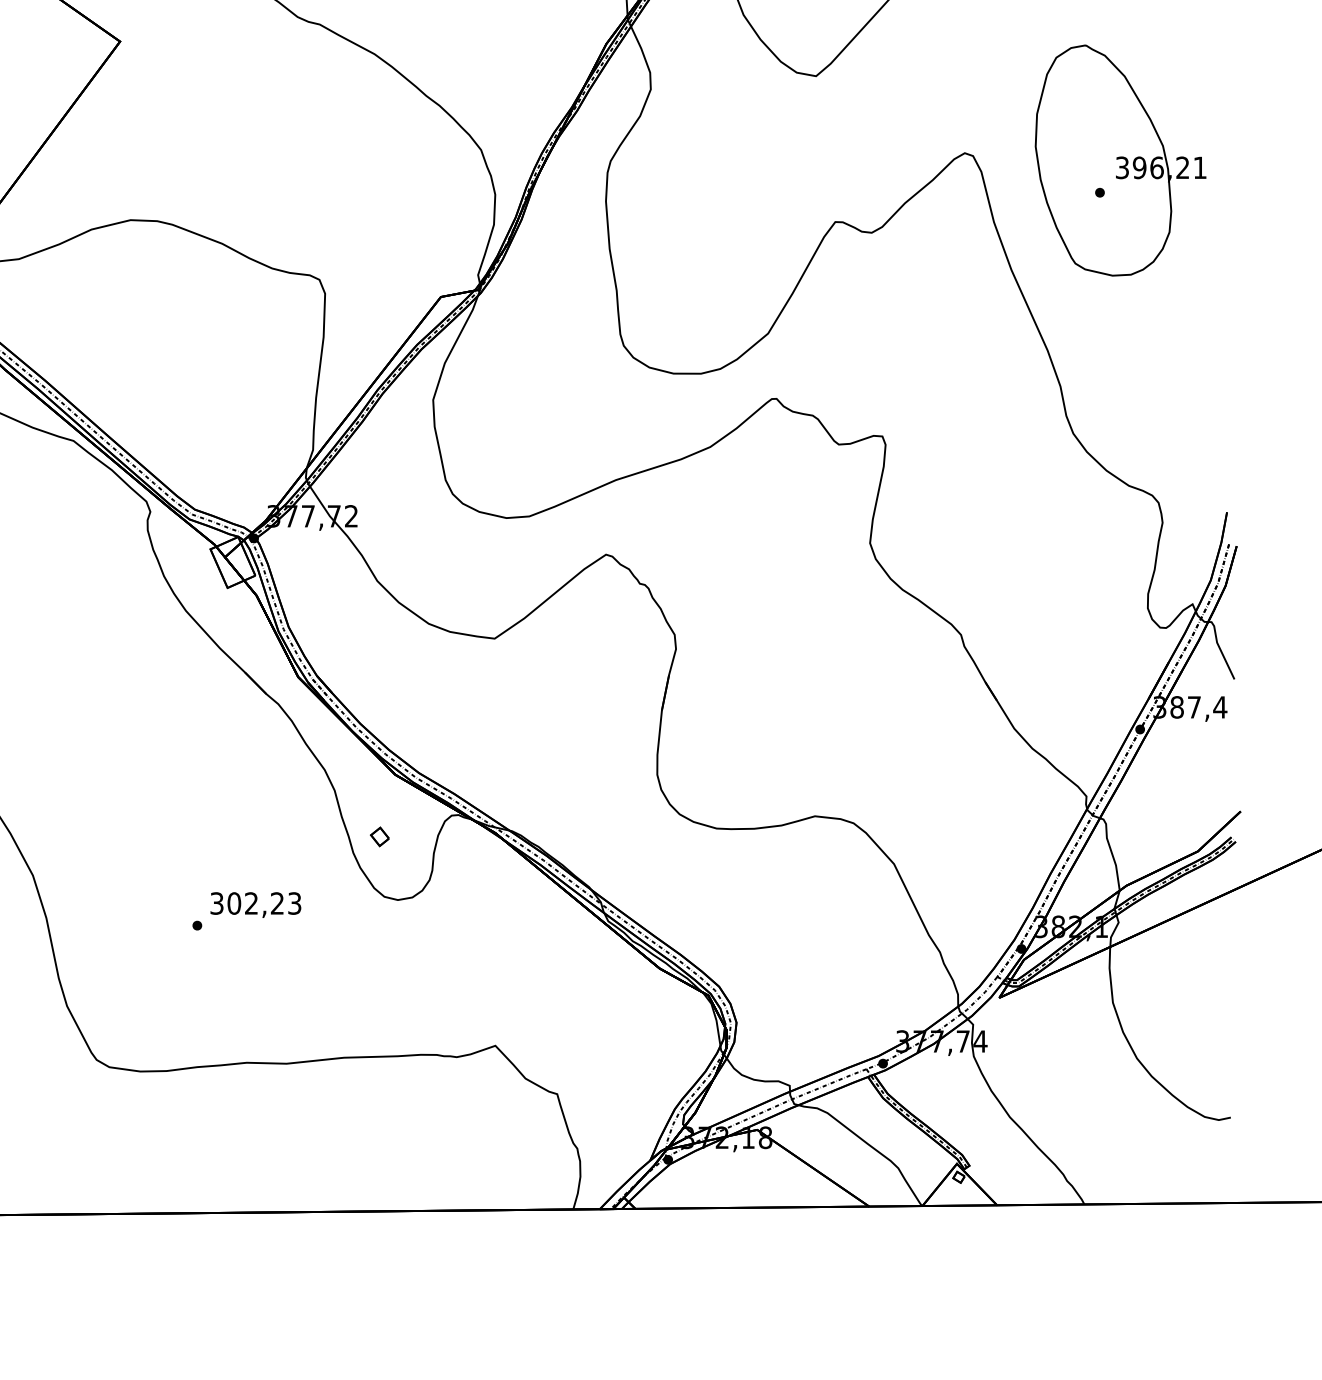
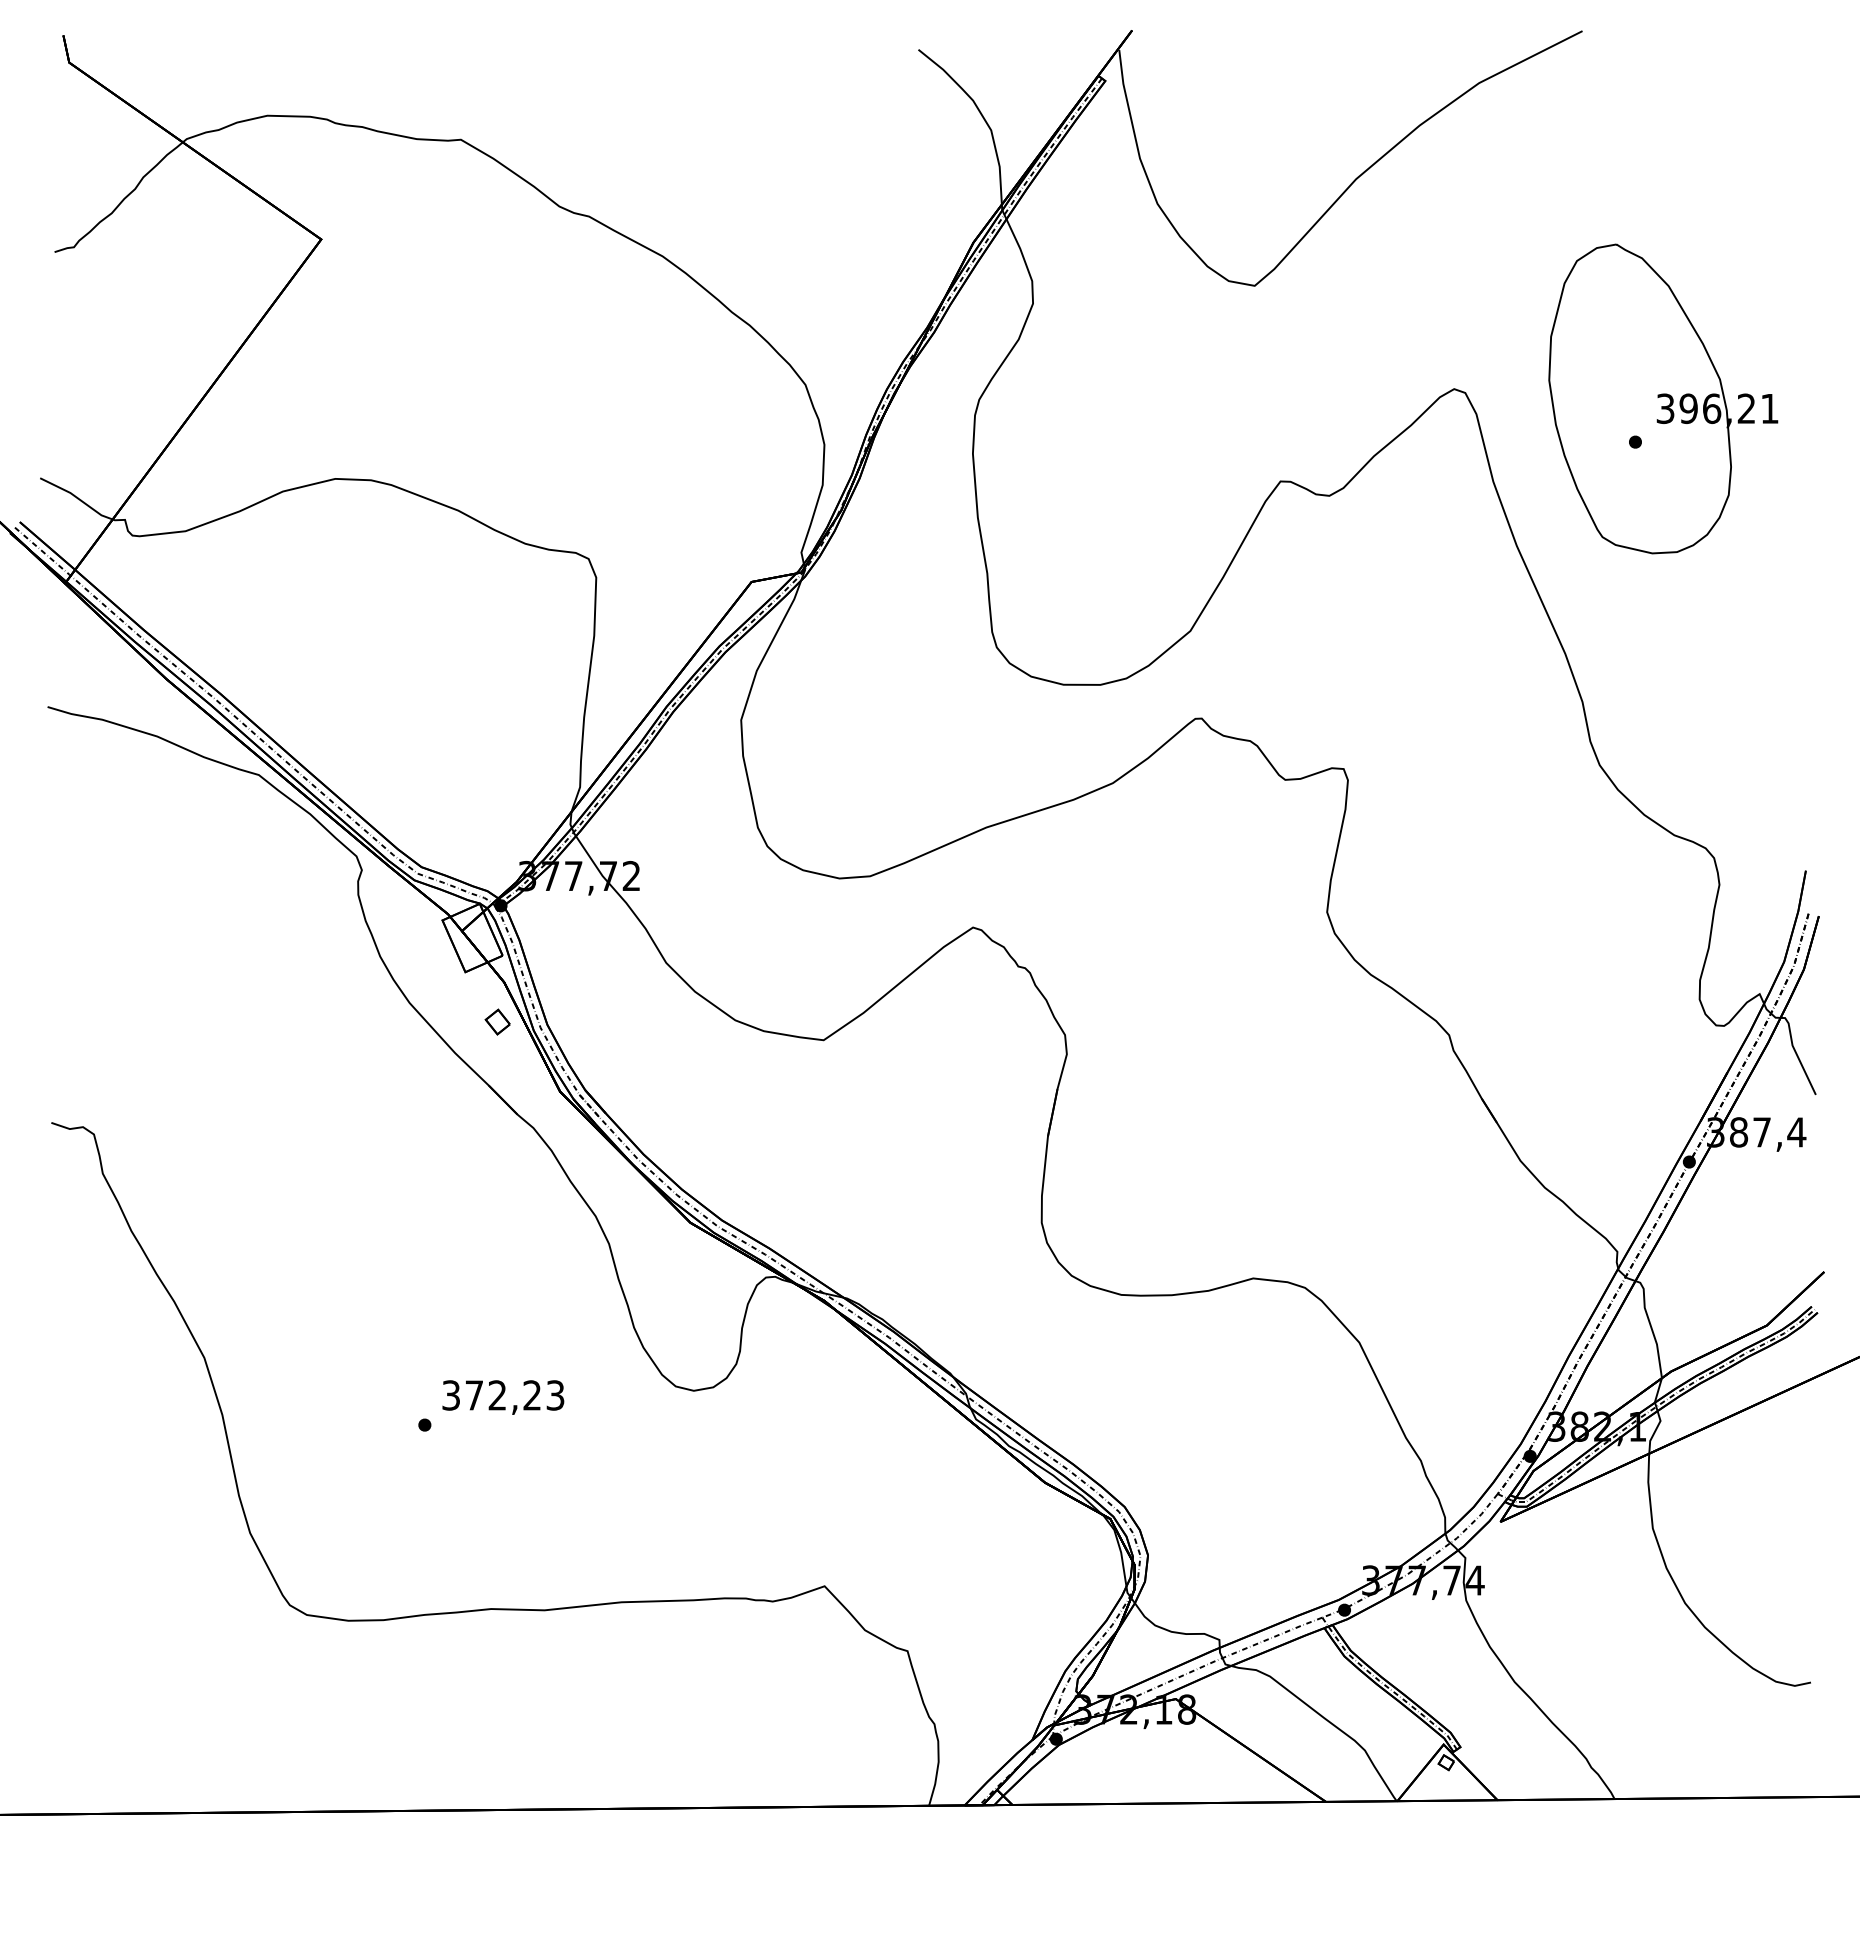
part: (379, 836) -> (497, 1021), moved
text: (234, 903) -> (474, 1395), 302,23 -> 372,23

